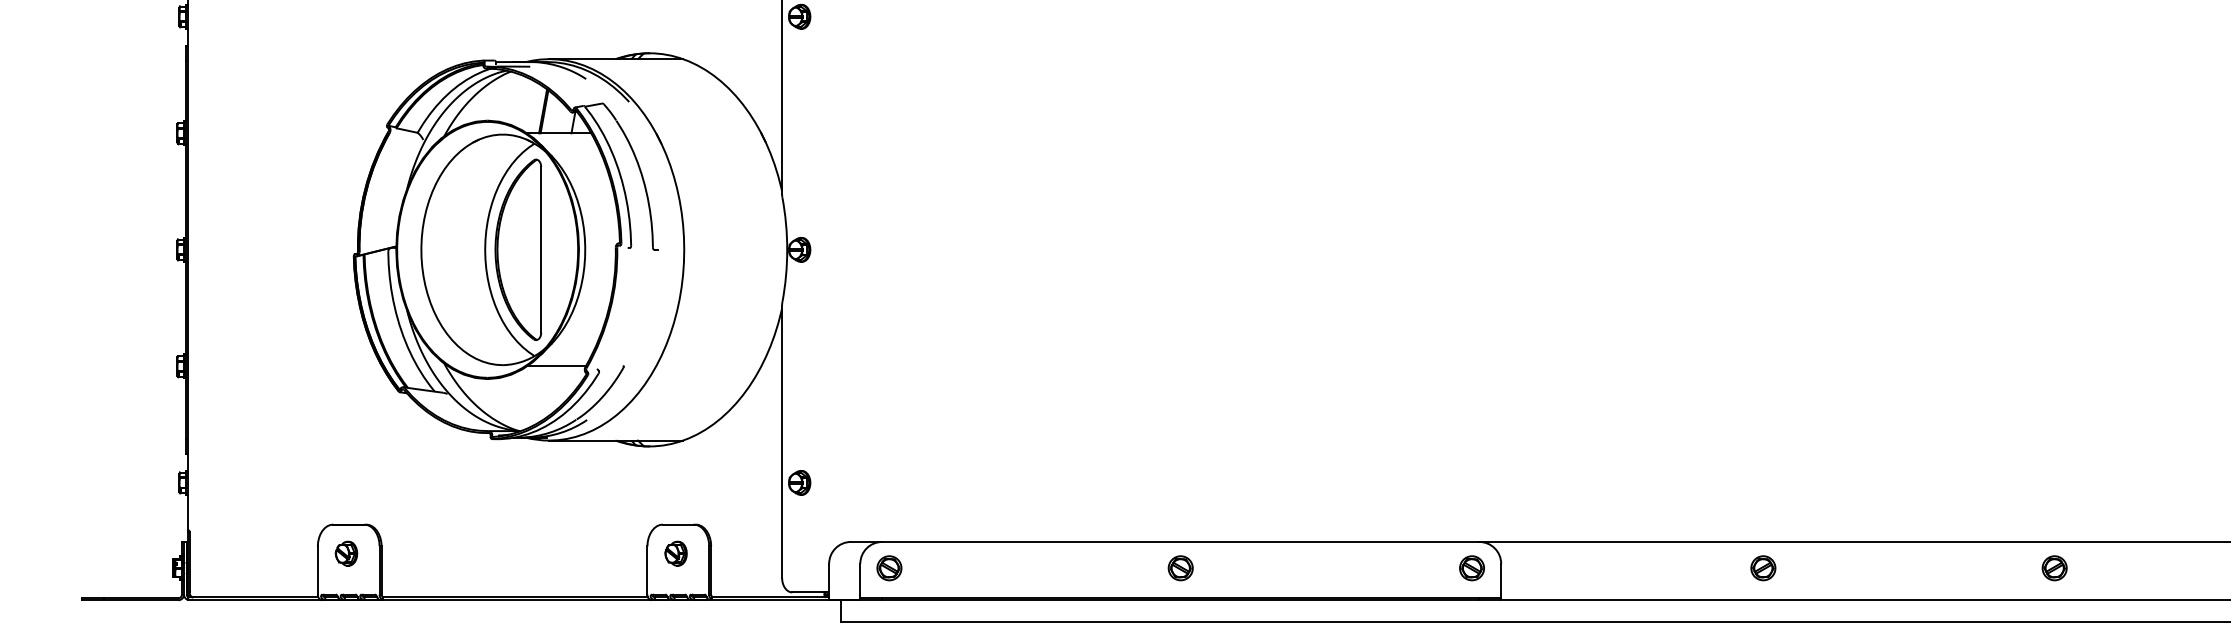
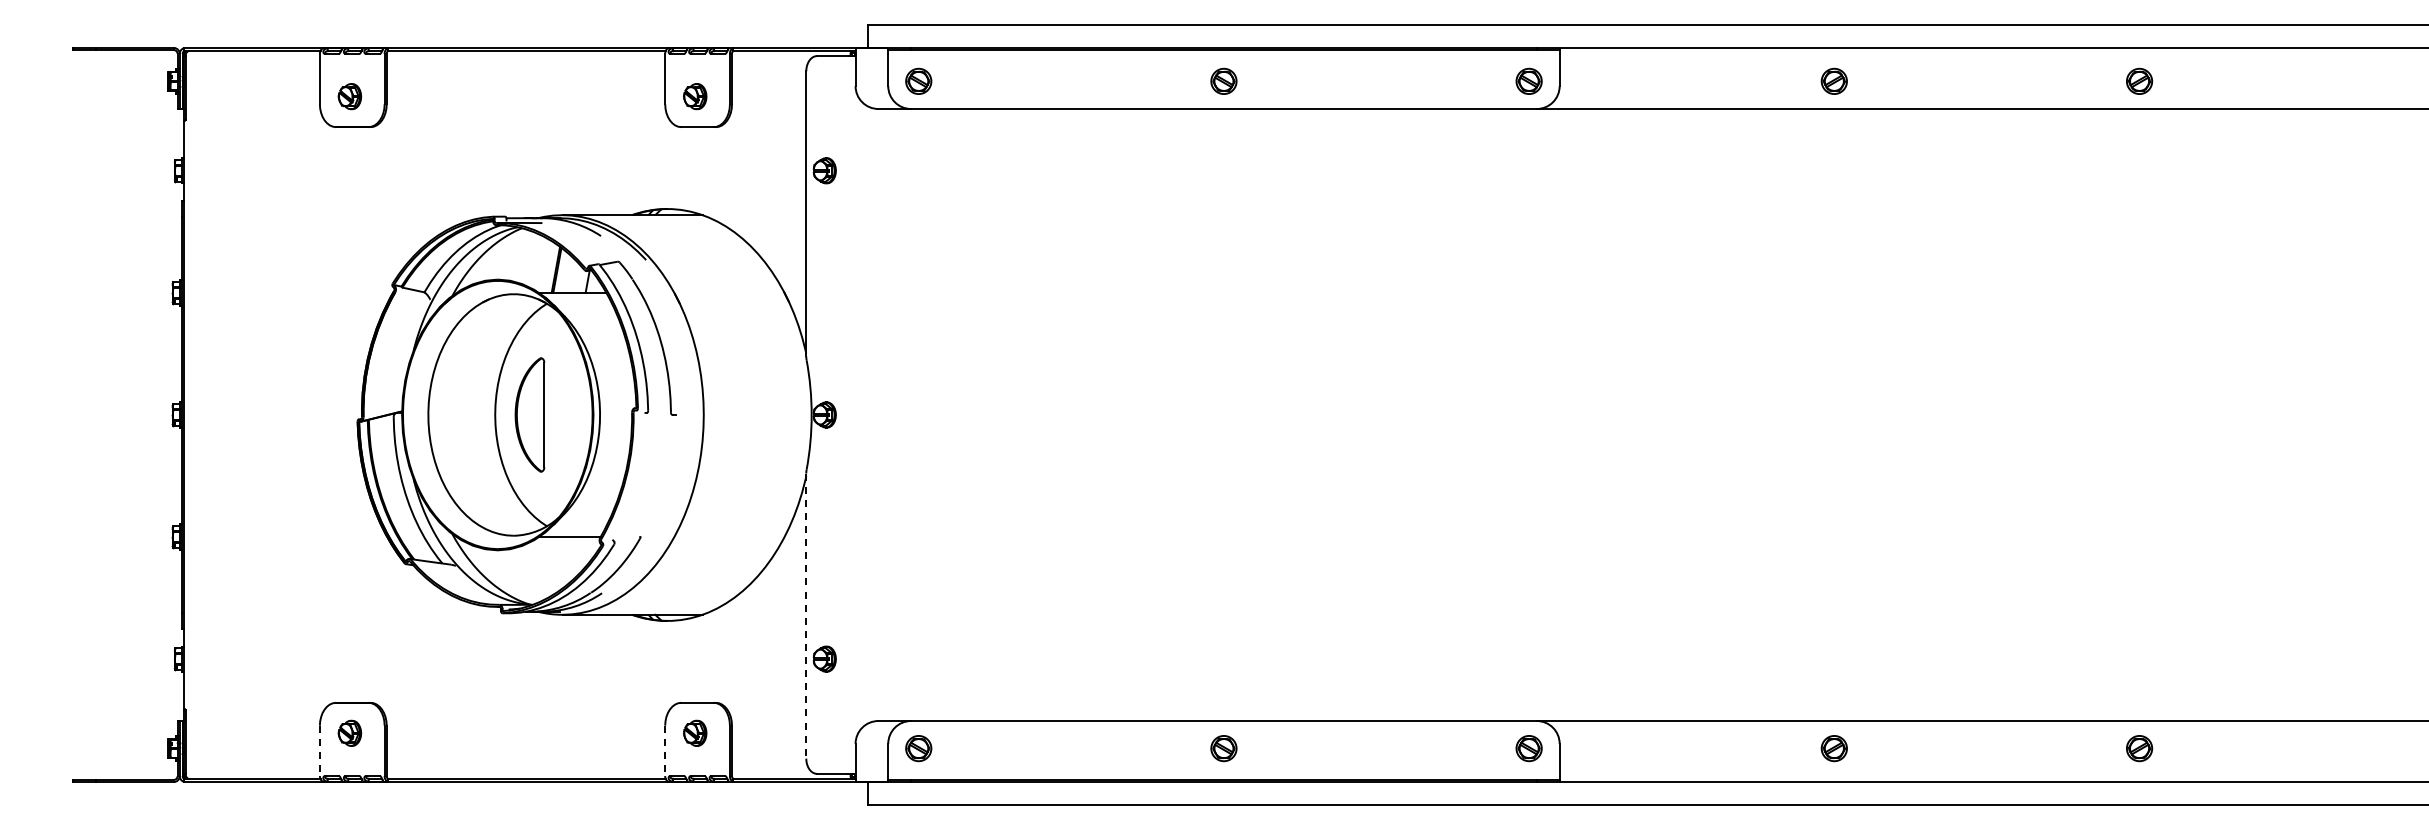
part: (517, 249) -> (529, 414), size x0.6
line: (782, 442) -> (806, 616), solid -> dashed
line: (317, 571) -> (319, 751), solid -> dashed
line: (647, 571) -> (665, 751), solid -> dashed

